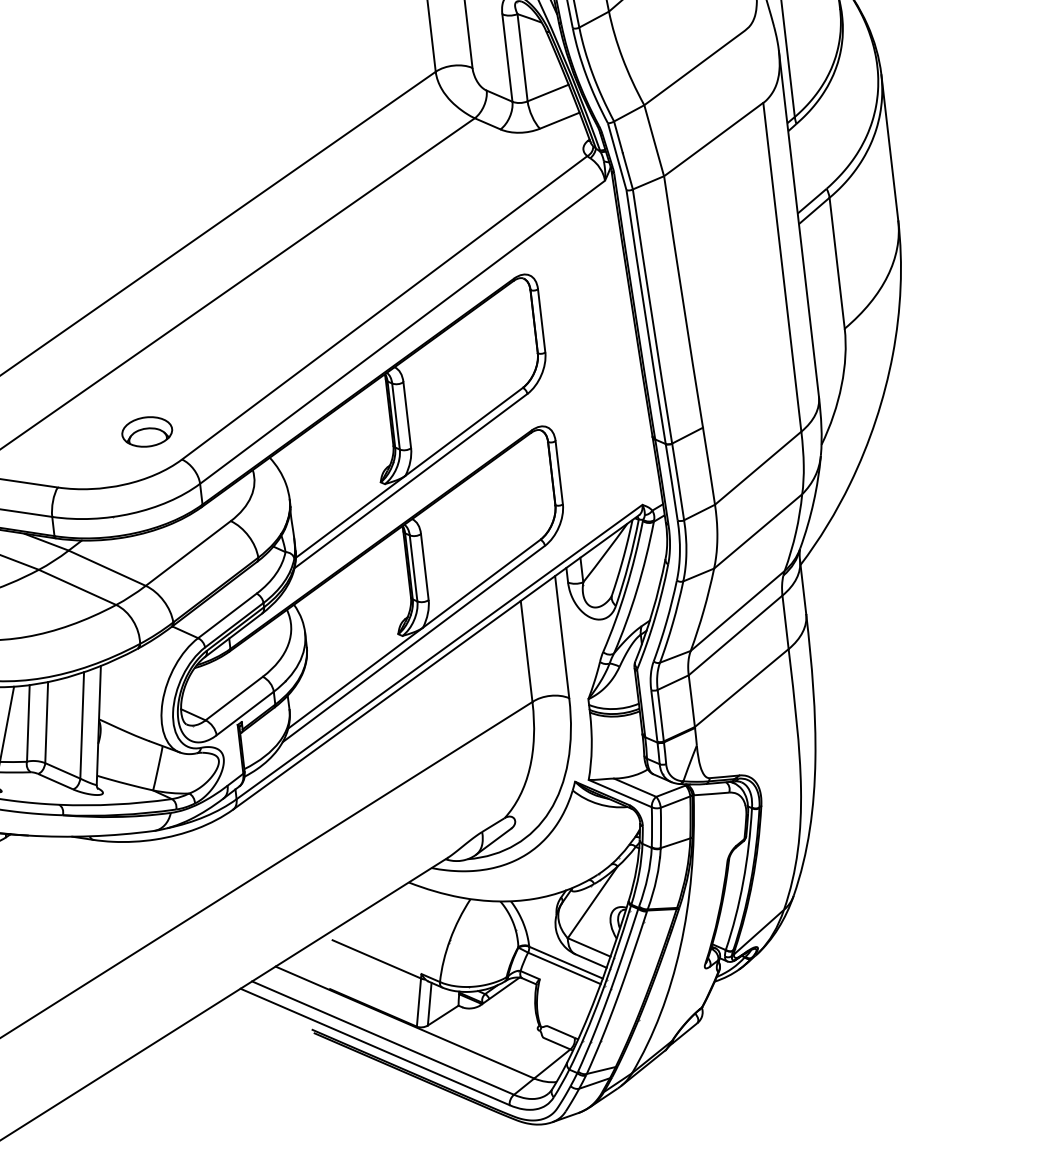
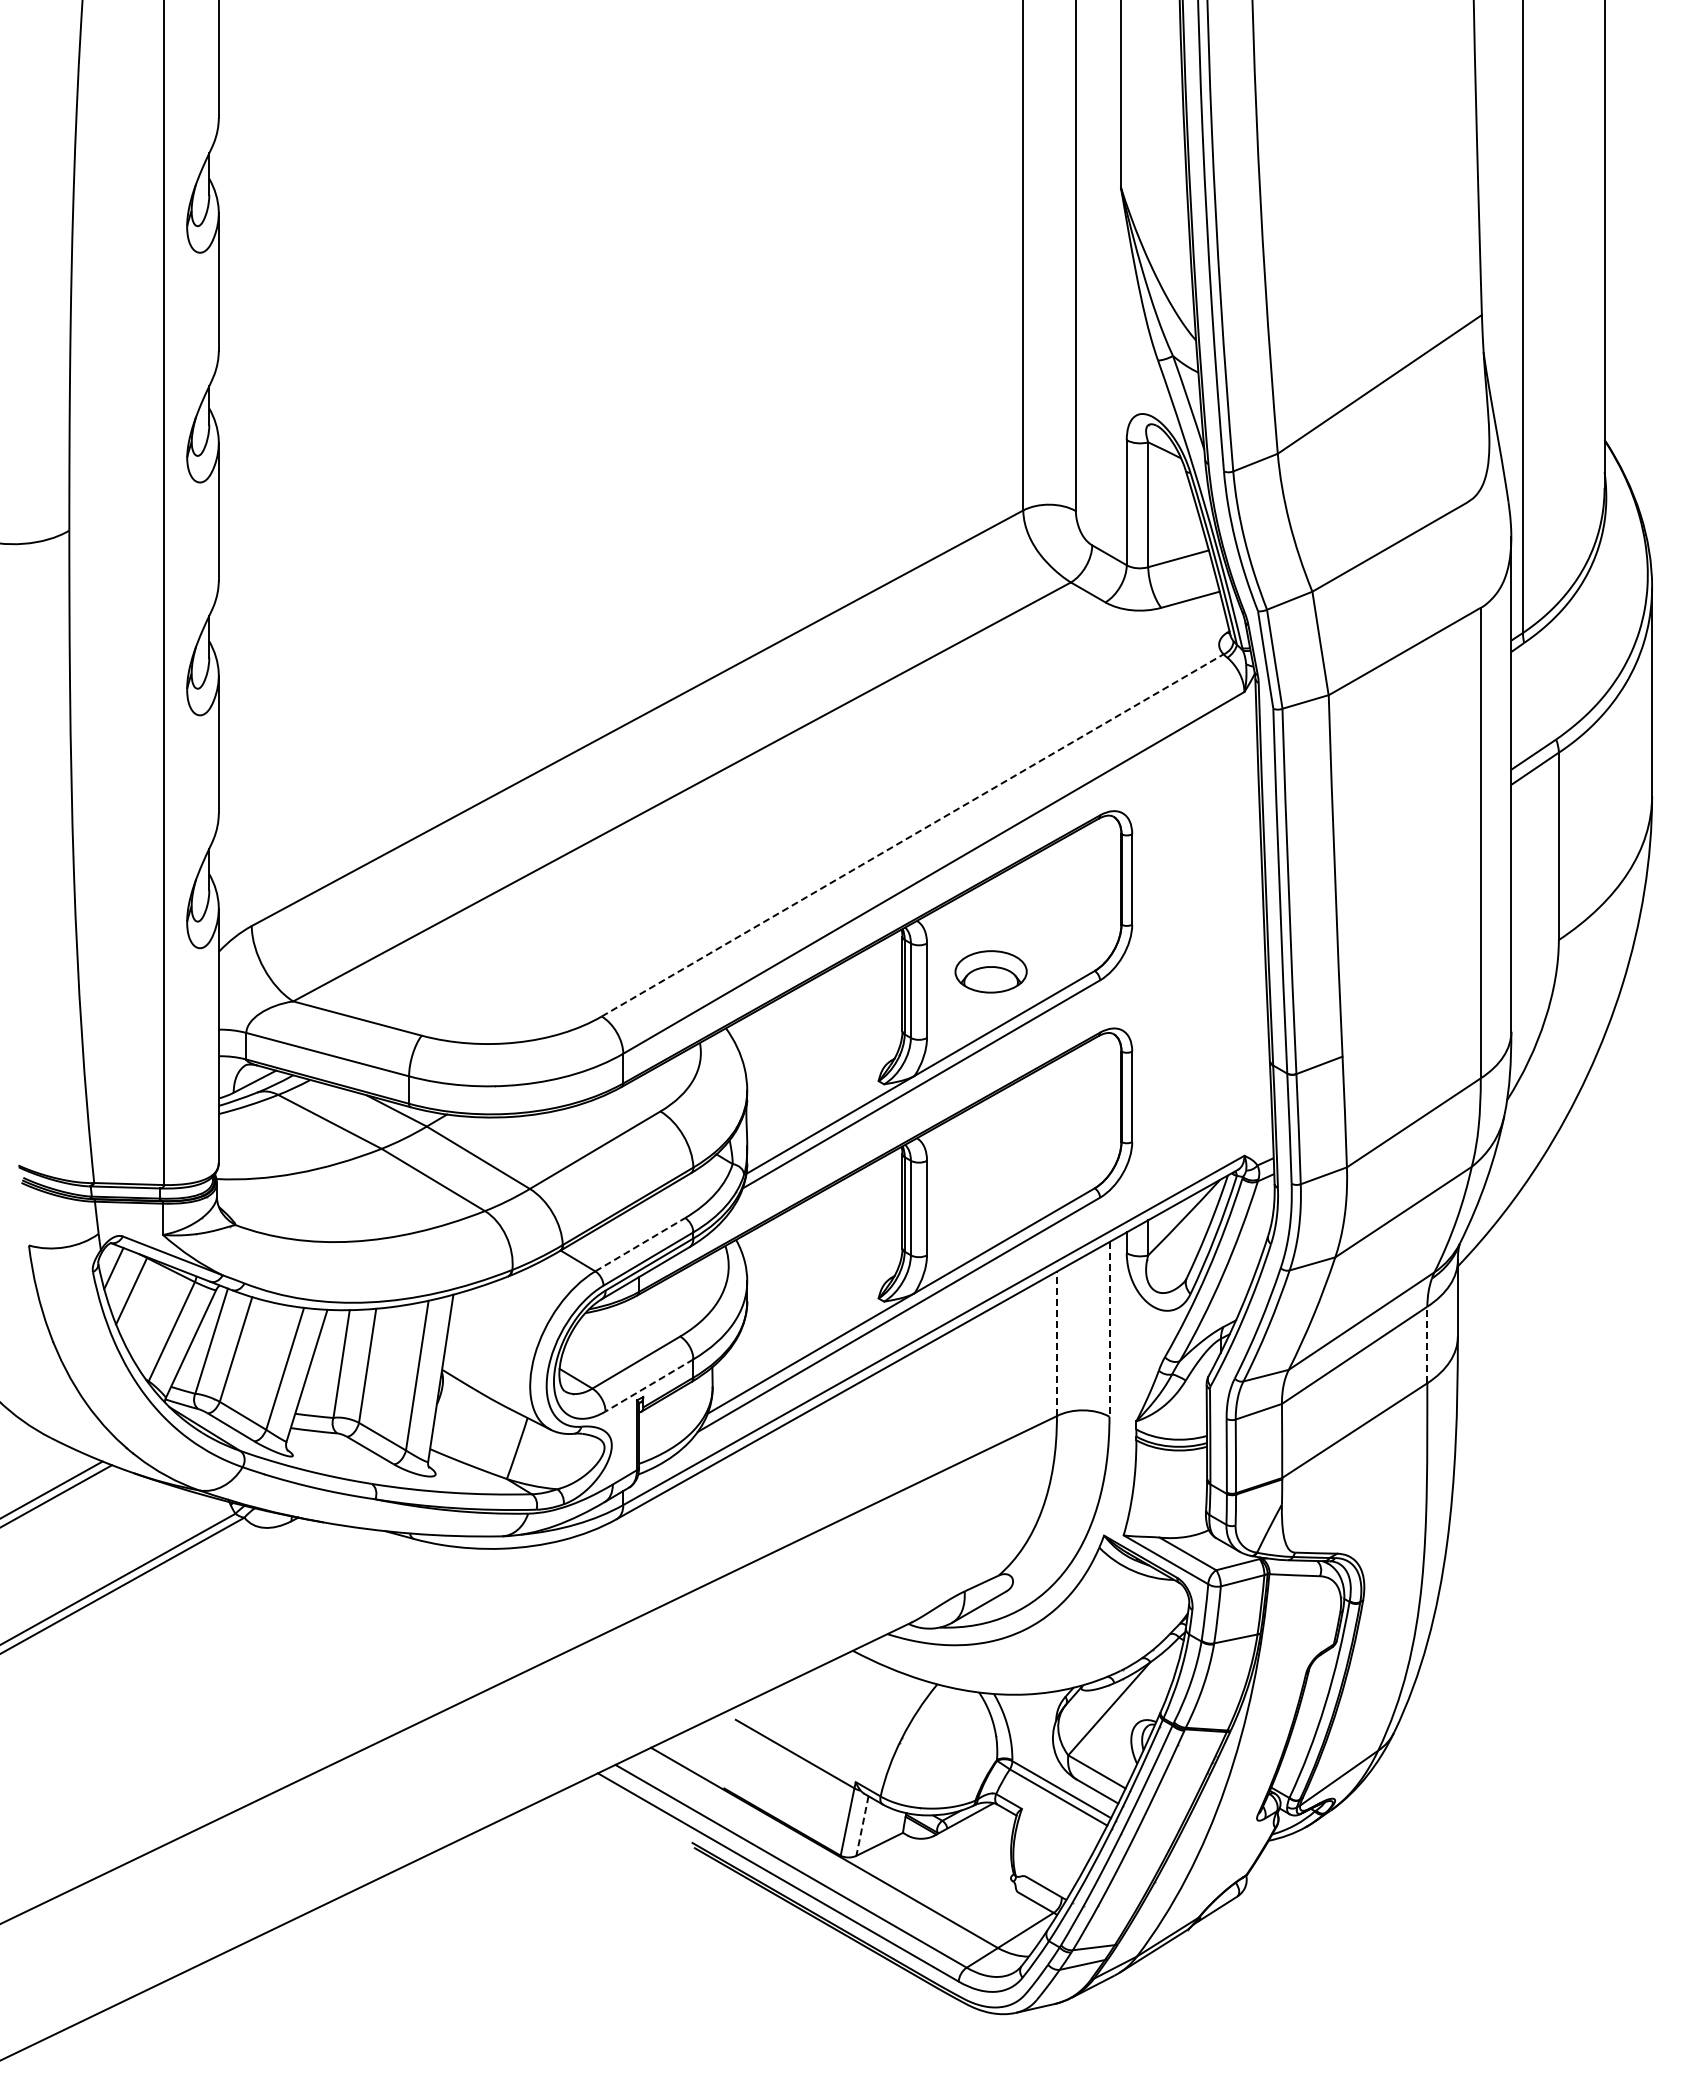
line: (384, 307) -> (912, 835), solid -> dashed
part: (146, 431) -> (990, 971), moved
line: (227, 615) -> (640, 1244), solid -> dashed
line: (785, 621) -> (1427, 1344), solid -> dashed
line: (562, 637) -> (1109, 1329), solid -> dashed
line: (526, 651) -> (1056, 1343), solid -> dashed
line: (245, 713) -> (649, 1385), solid -> dashed
line: (429, 1004) -> (862, 1826), solid -> dashed

